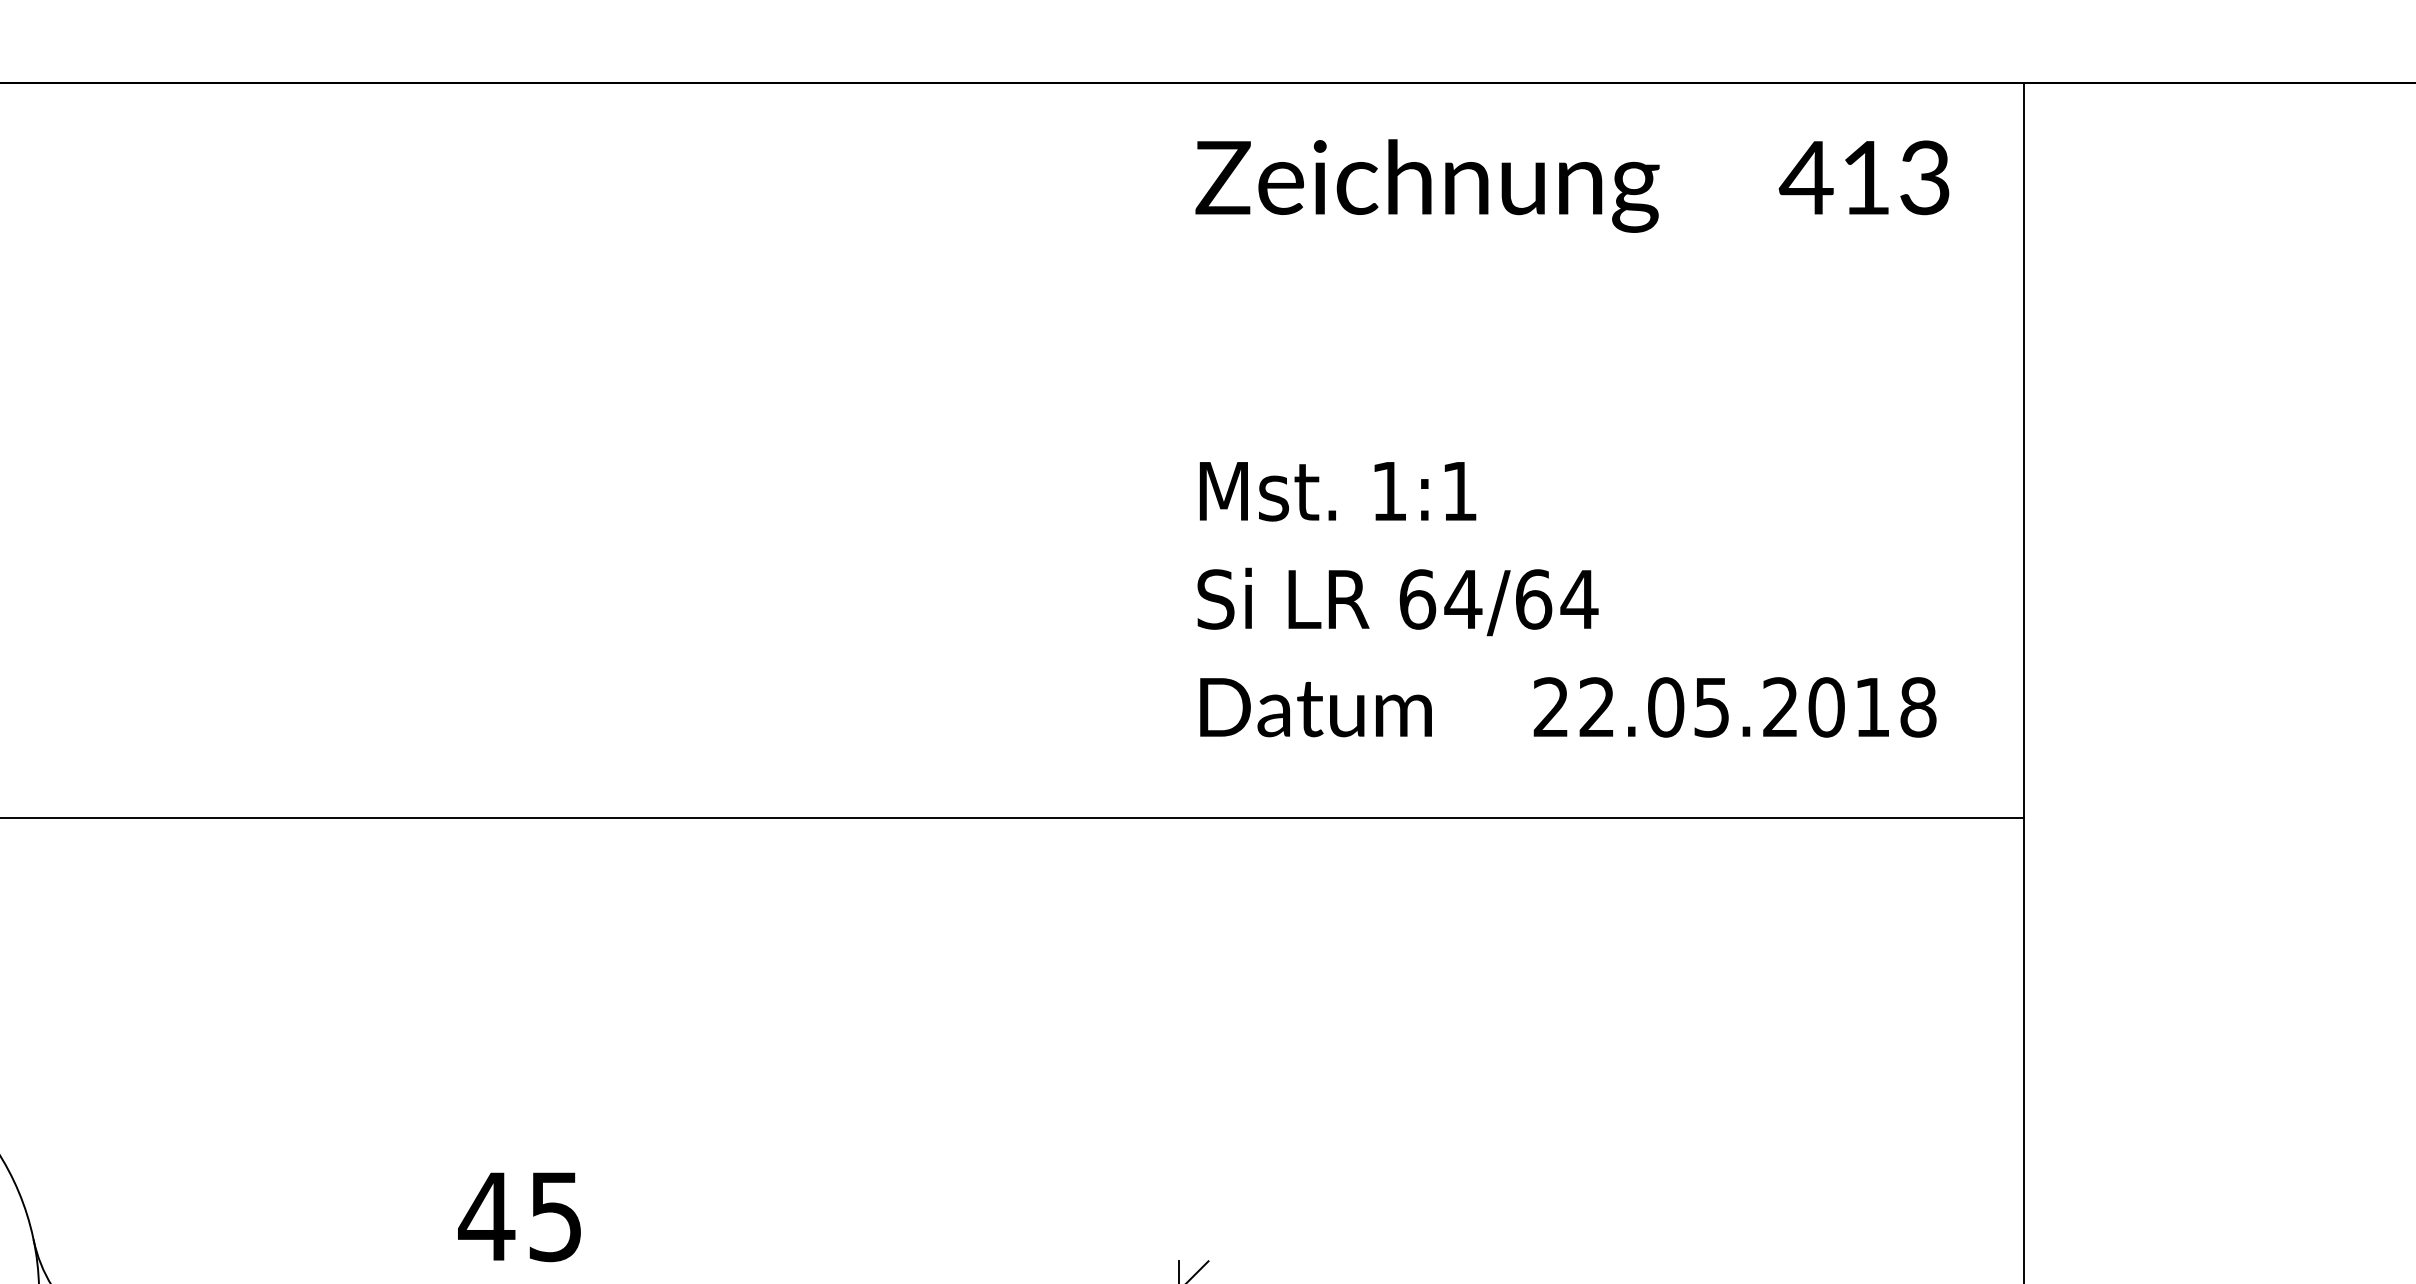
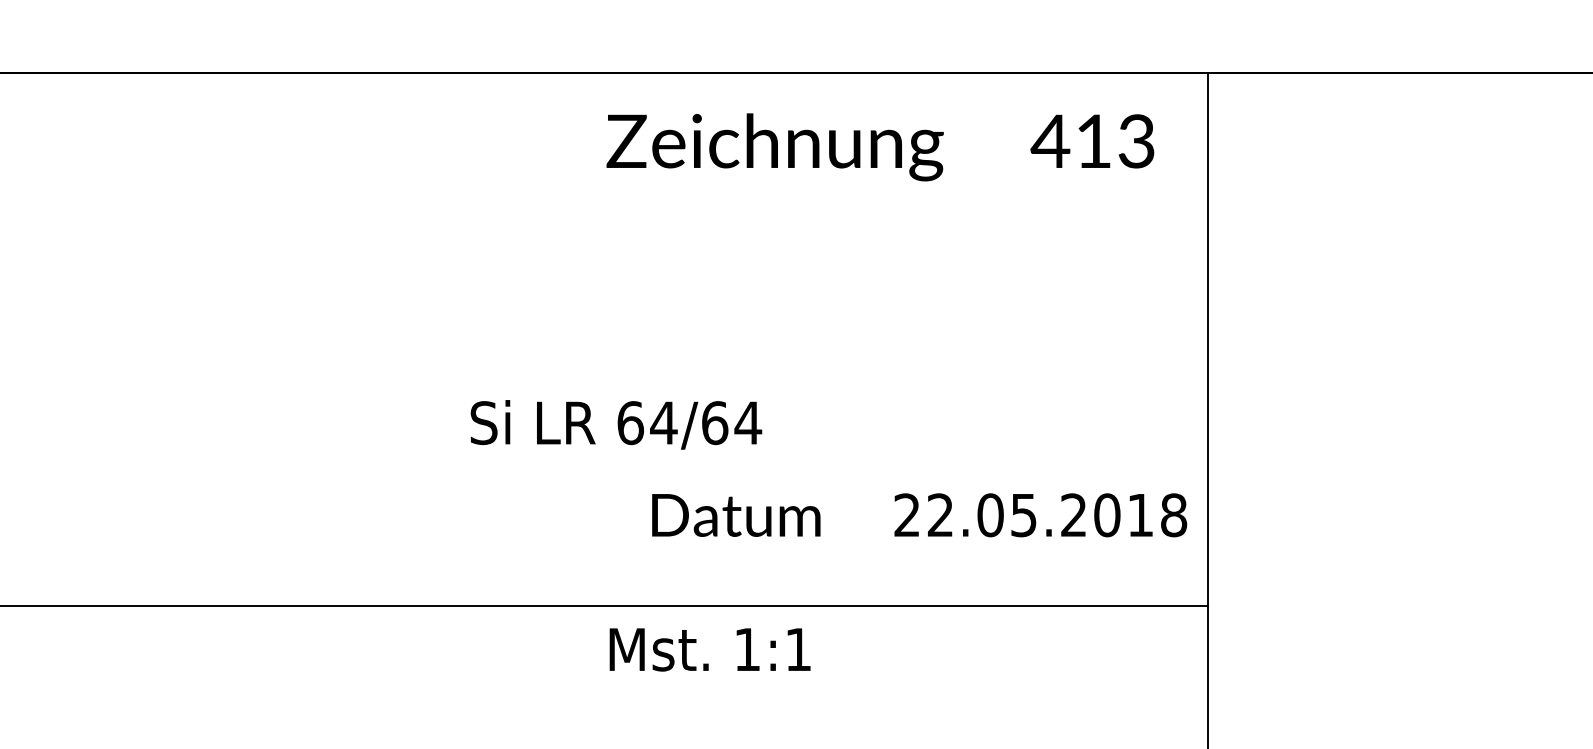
text: (1337, 491) -> (709, 649), moved
text: (1397, 601) -> (616, 424), moved
text: (1568, 707) -> (919, 515), moved

